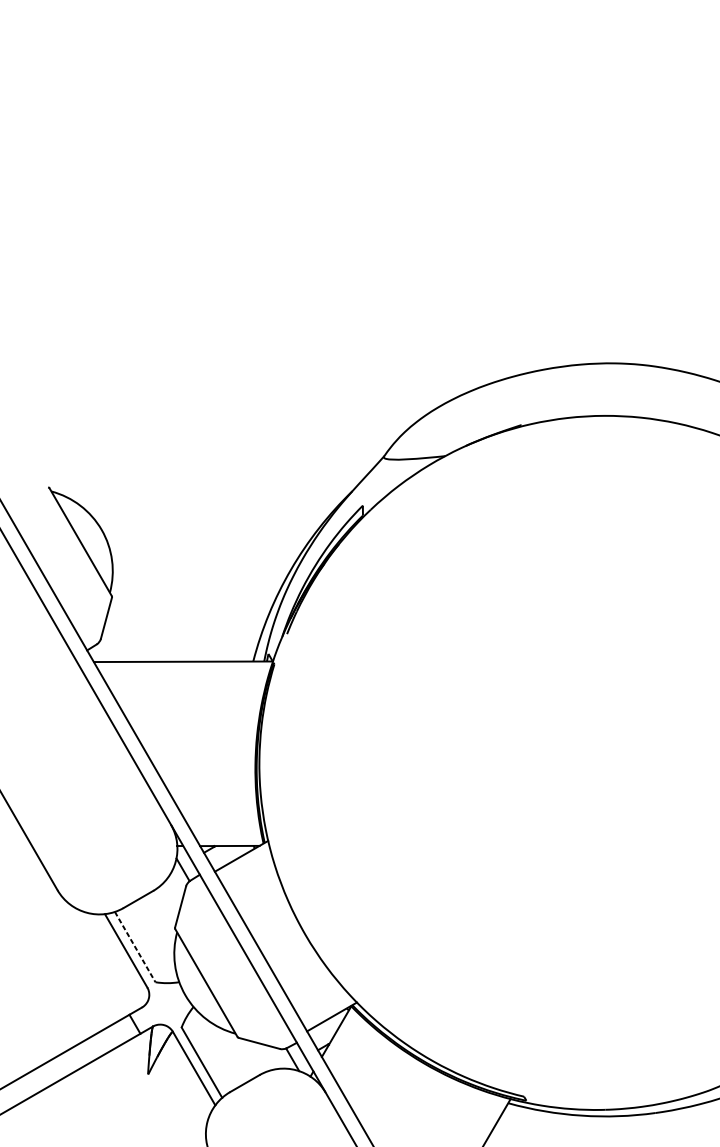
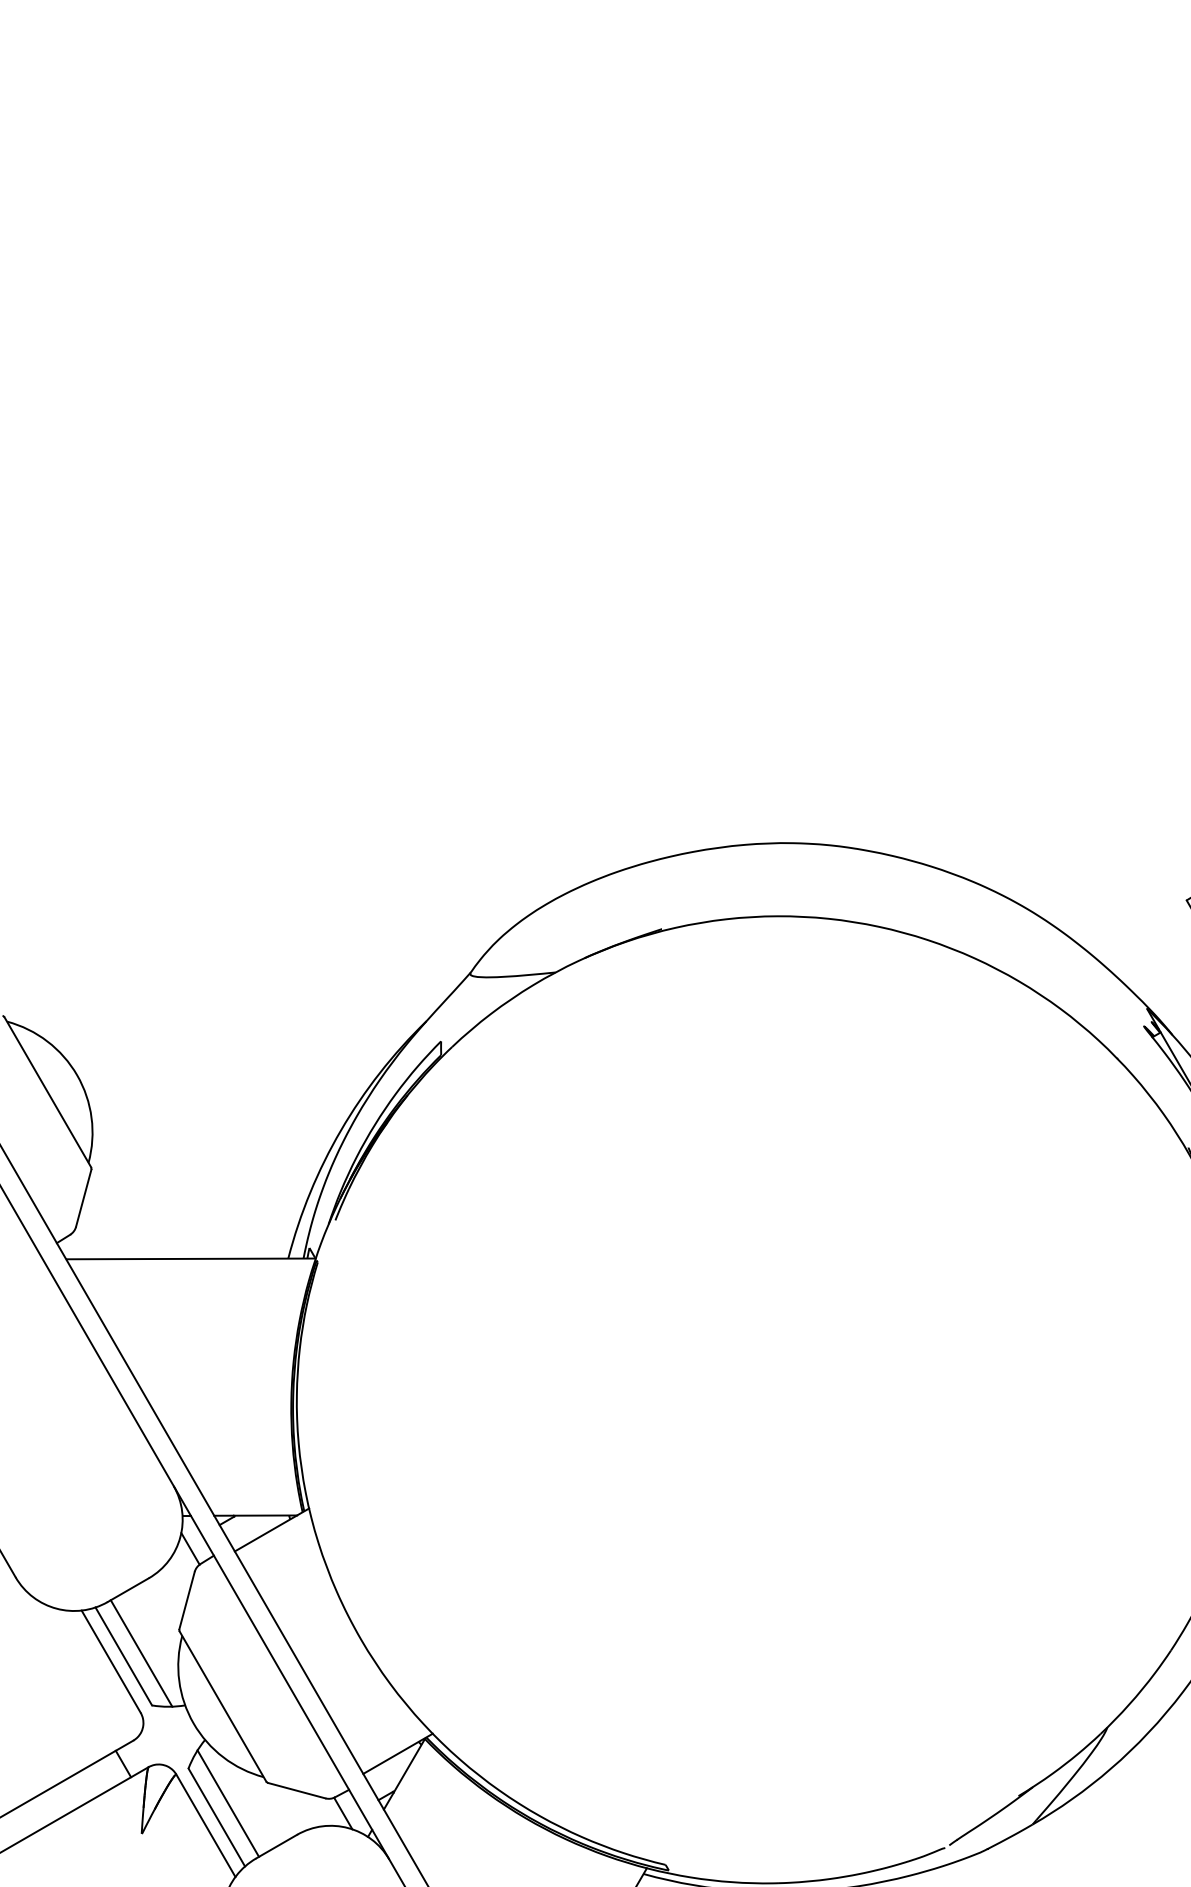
line: (147, 944) -> (141, 1653), added
line: (134, 947) -> (123, 1656), dashed -> solid
line: (209, 1052) -> (227, 1803), added

